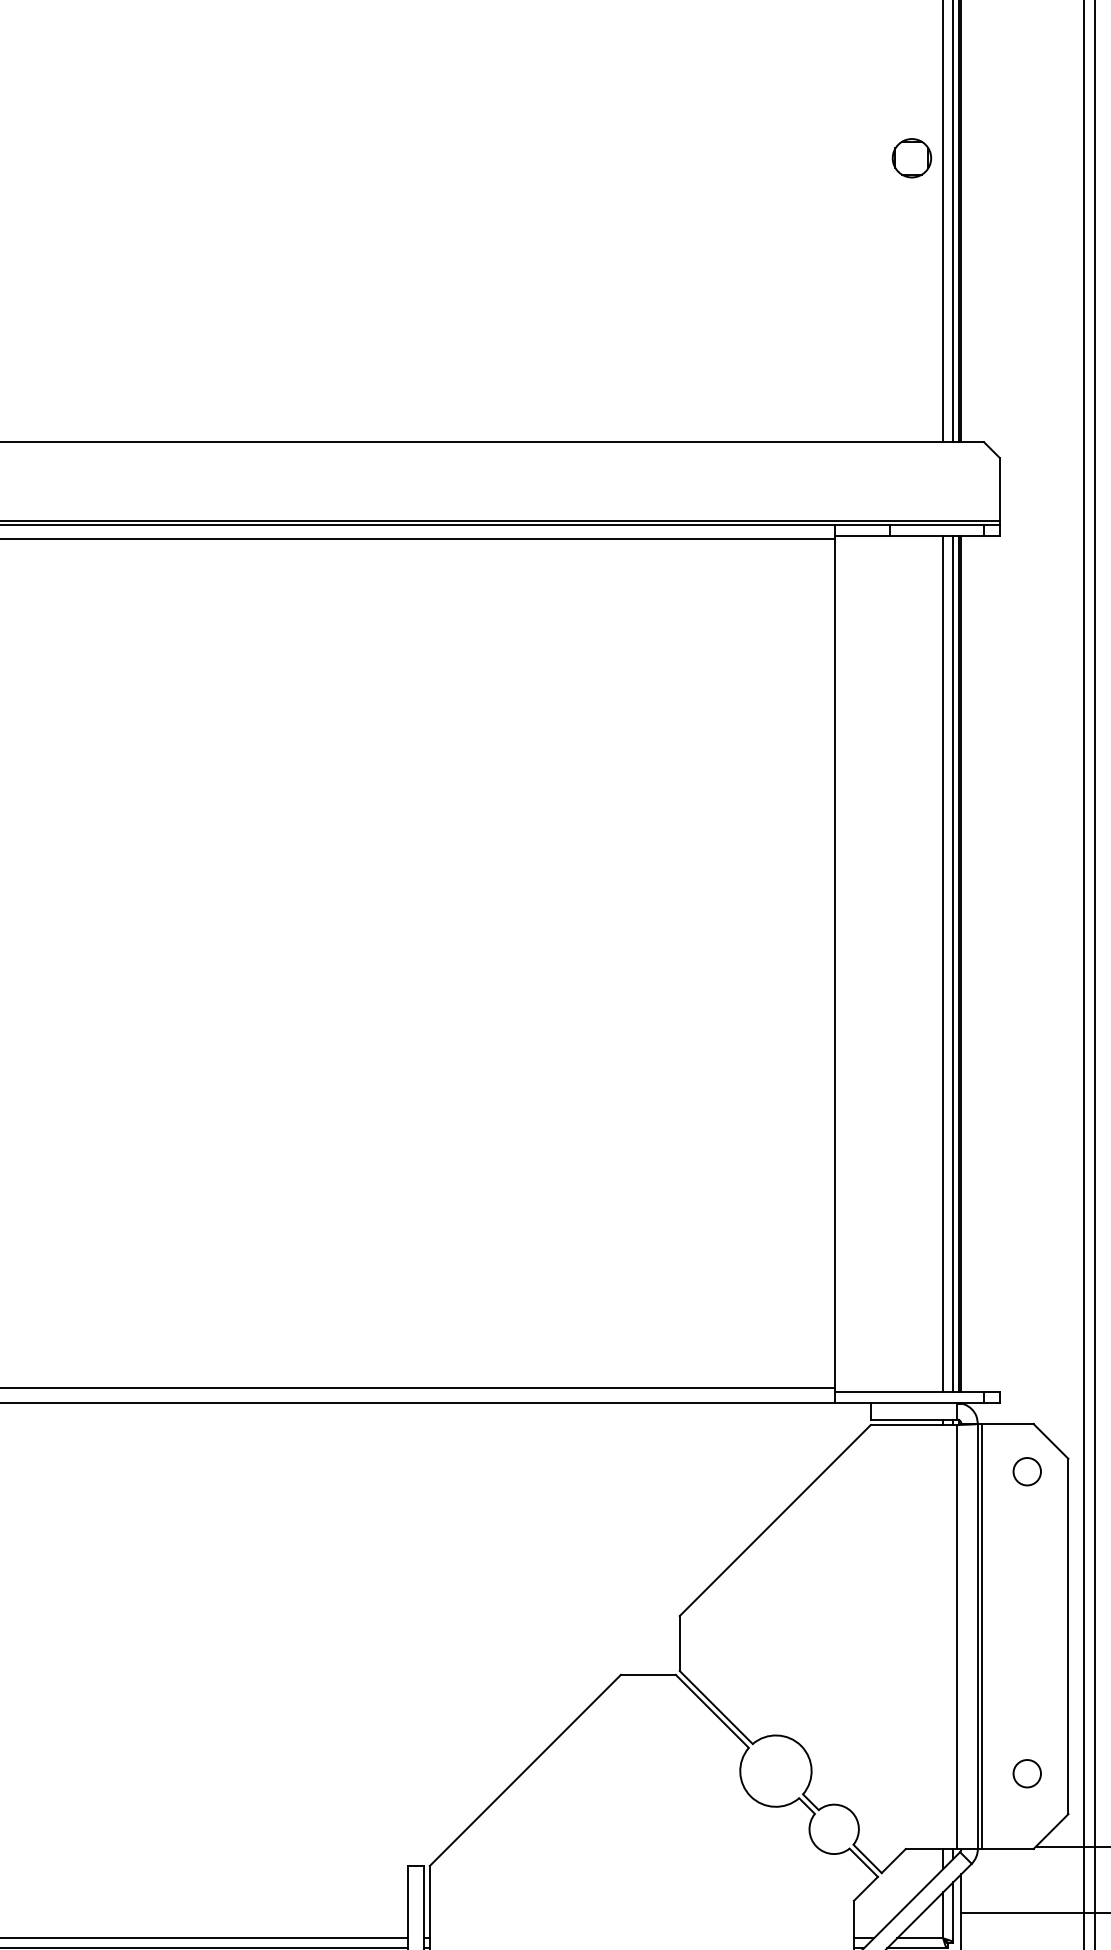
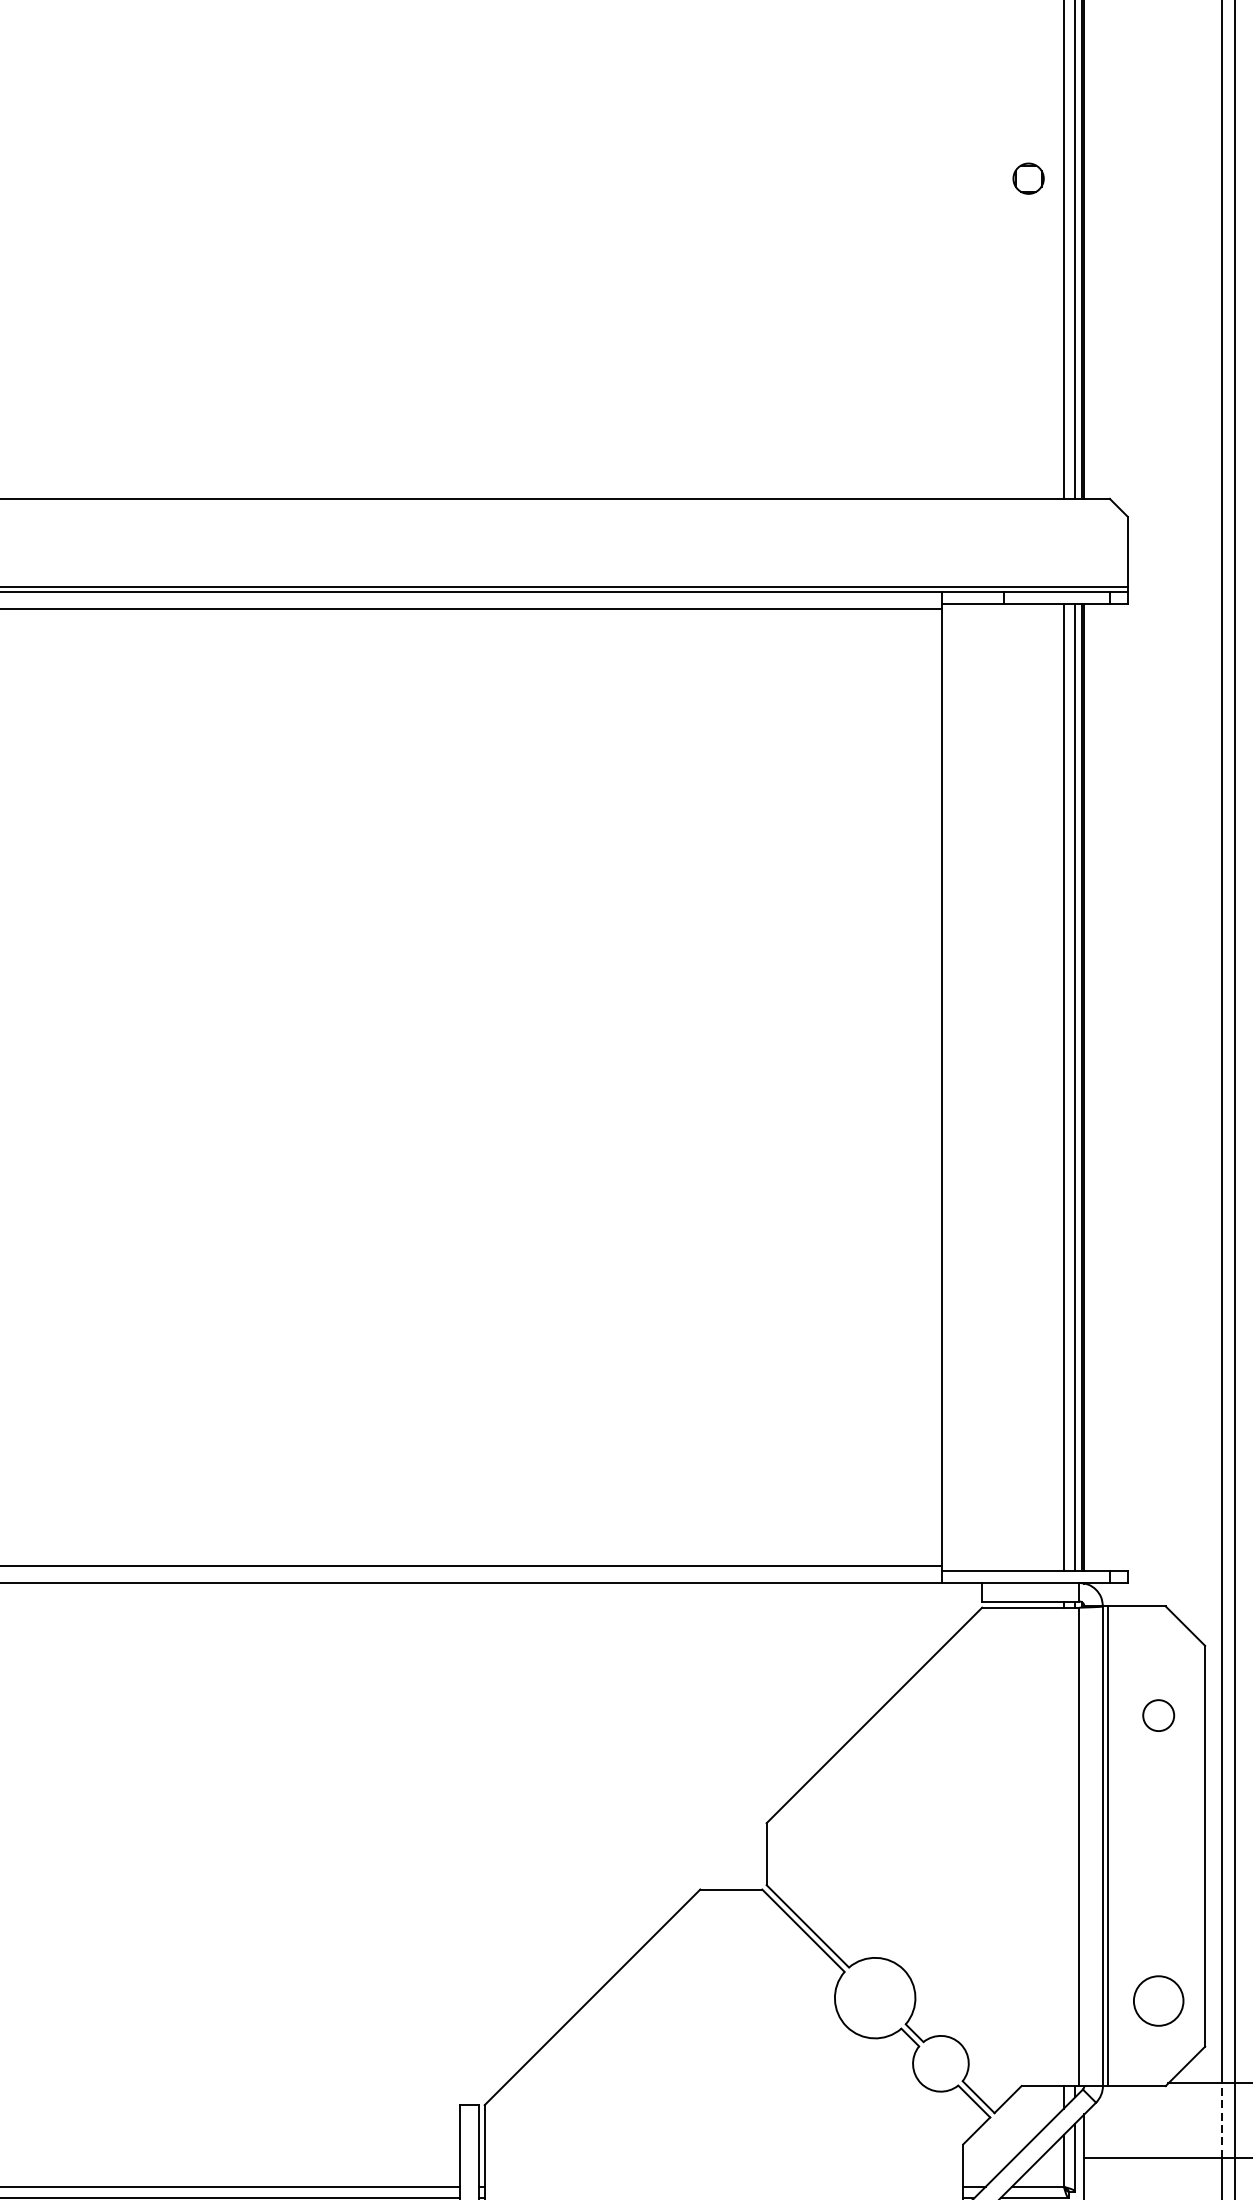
part: (911, 158) -> (1028, 178), size x0.7
circle: (1026, 1471) -> (1157, 1715), moved
circle: (1027, 1773) -> (1158, 2000), size x1.6
line: (1083, 1879) -> (1222, 2120), solid -> dashed

